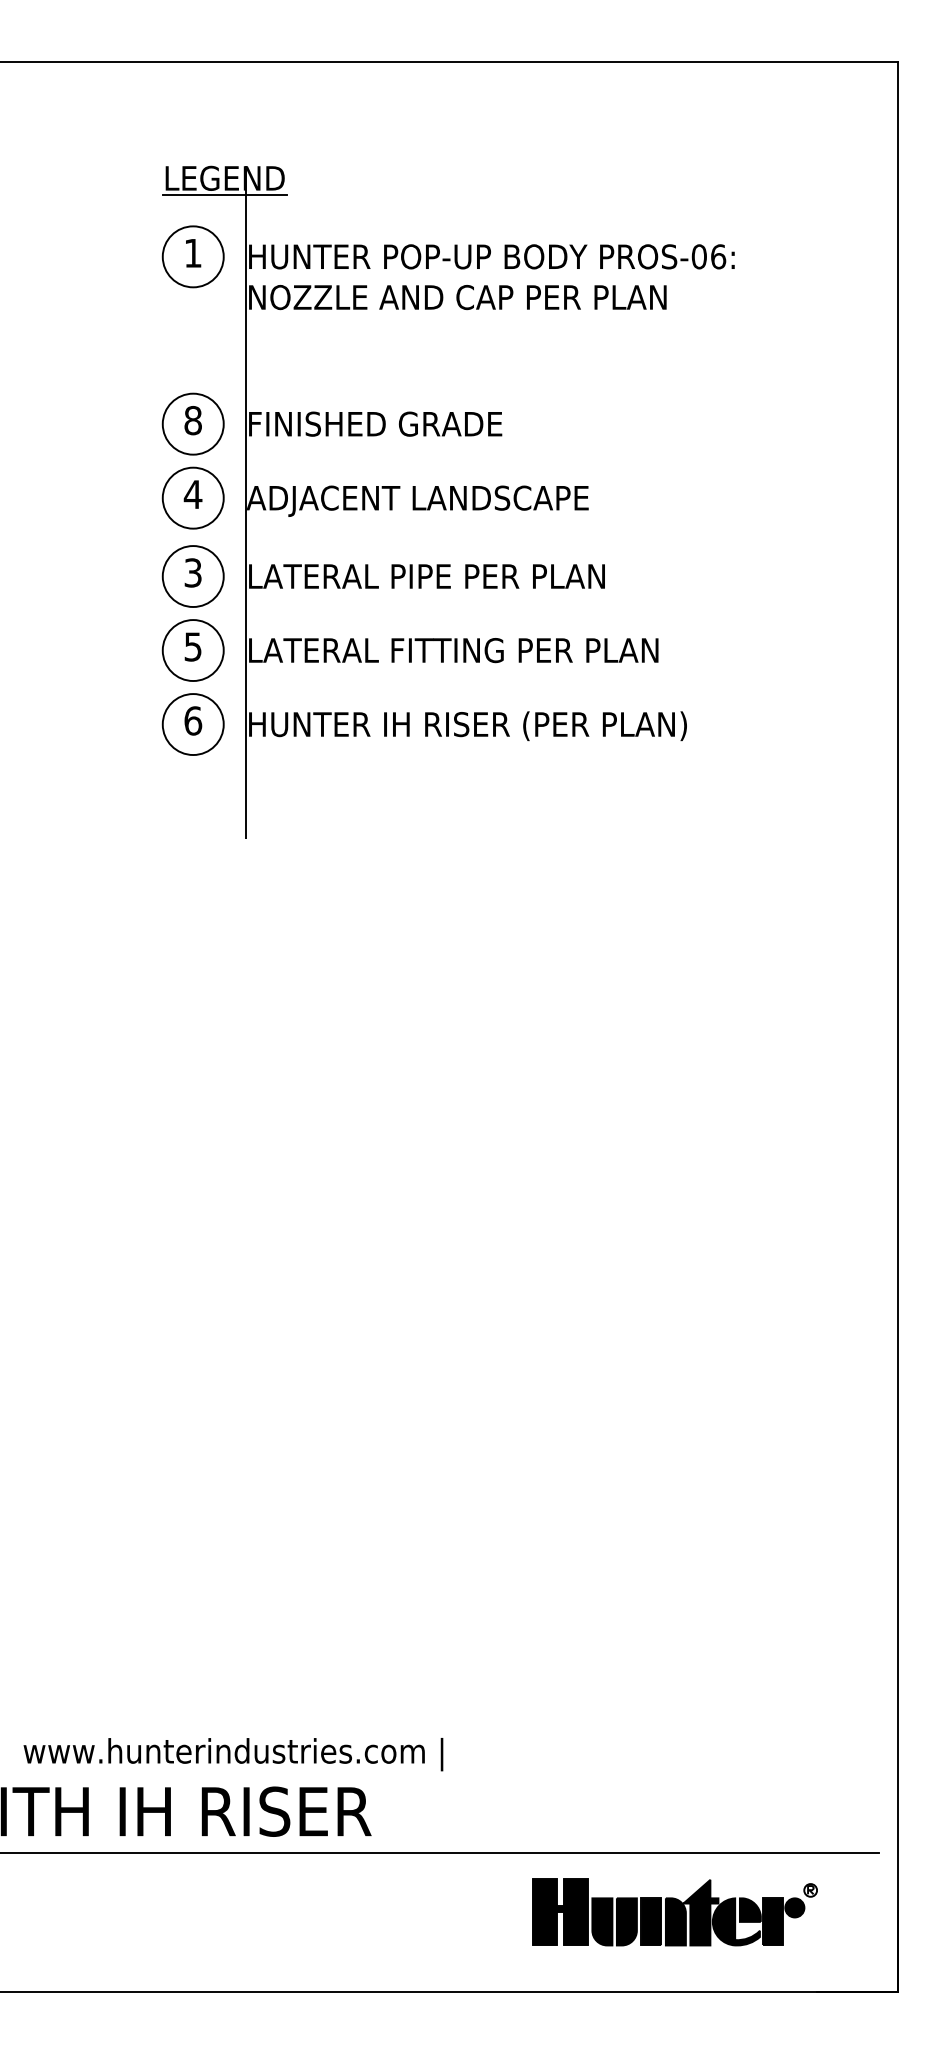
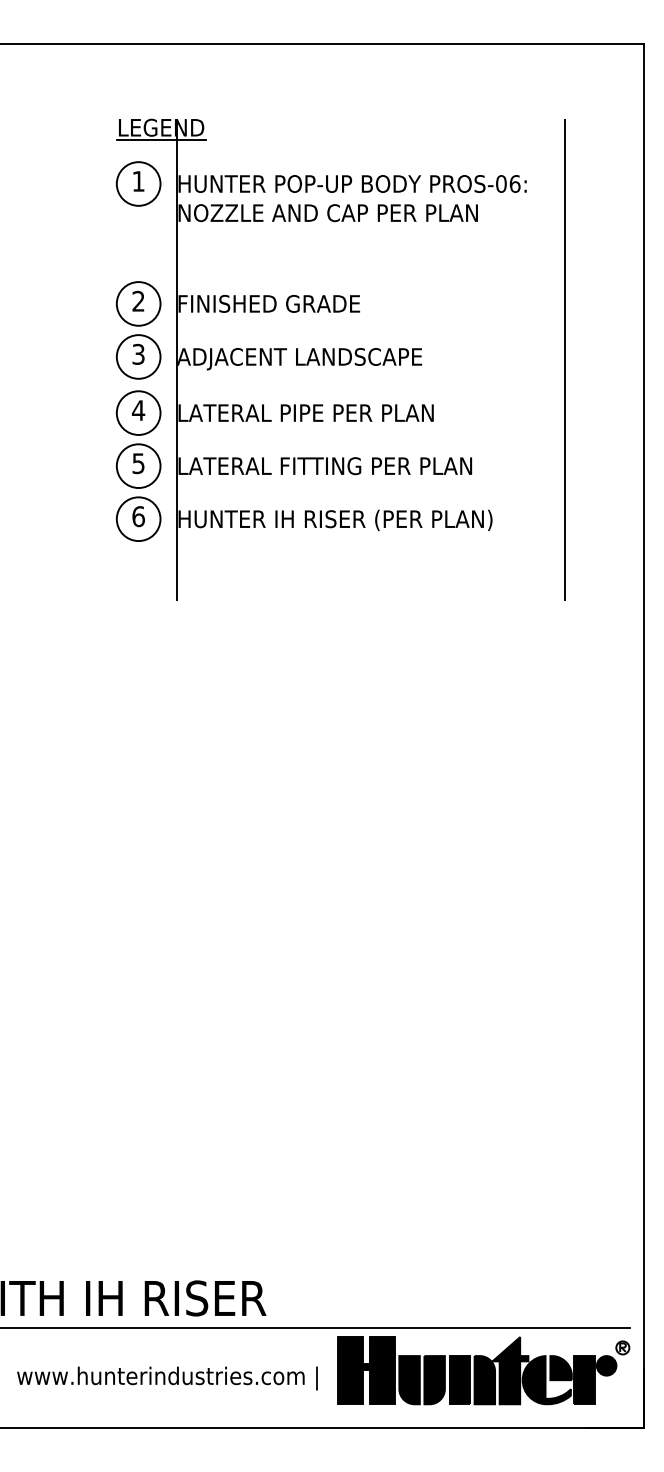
text: (193, 420) -> (138, 301), 8 -> 2
text: (193, 493) -> (138, 353), 4 -> 3
line: (787, 501) -> (564, 359), added
text: (193, 572) -> (138, 410), 3 -> 4
text: (233, 1754) -> (167, 1378), moved
part: (674, 1912) -> (483, 1370), size x1.43

